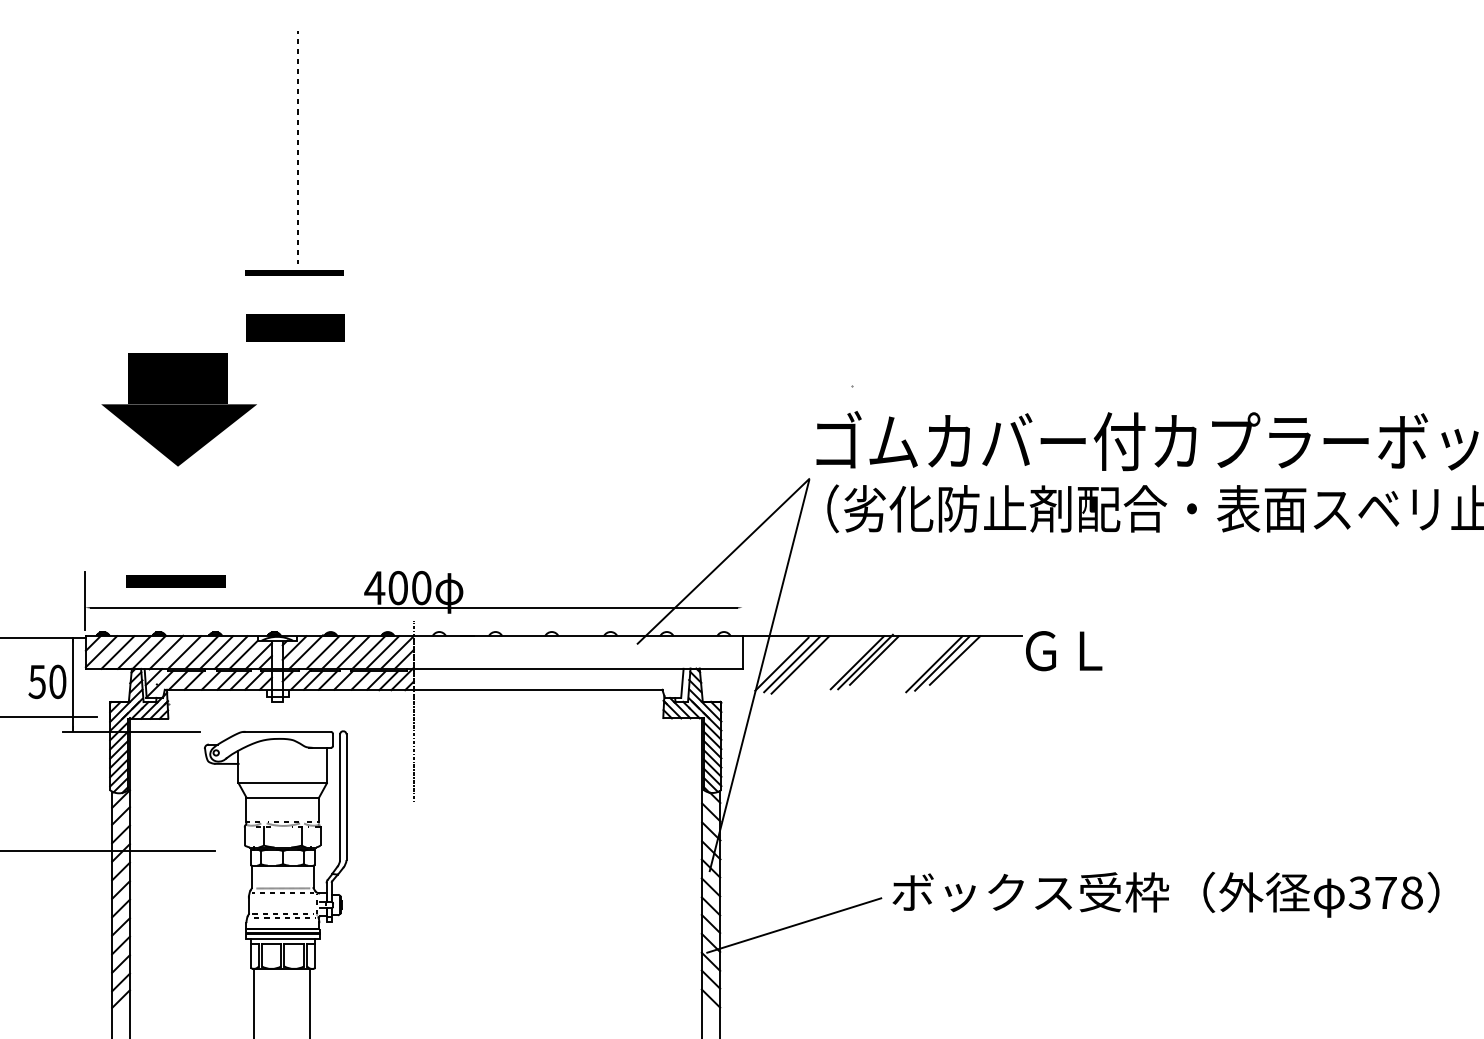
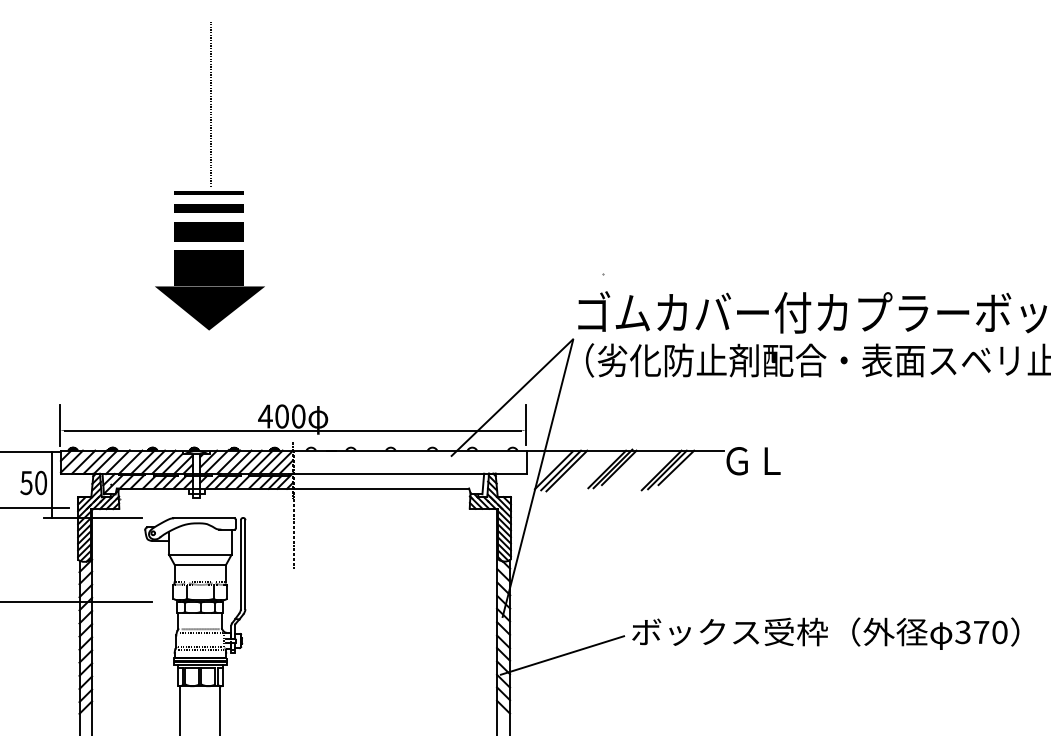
part: (178, 410) -> (209, 290), moved
part: (175, 580) -> (208, 208), moved
line: (742, 599) -> (525, 424), added
text: (1411, 893) -> (999, 632), 378 -> 370

